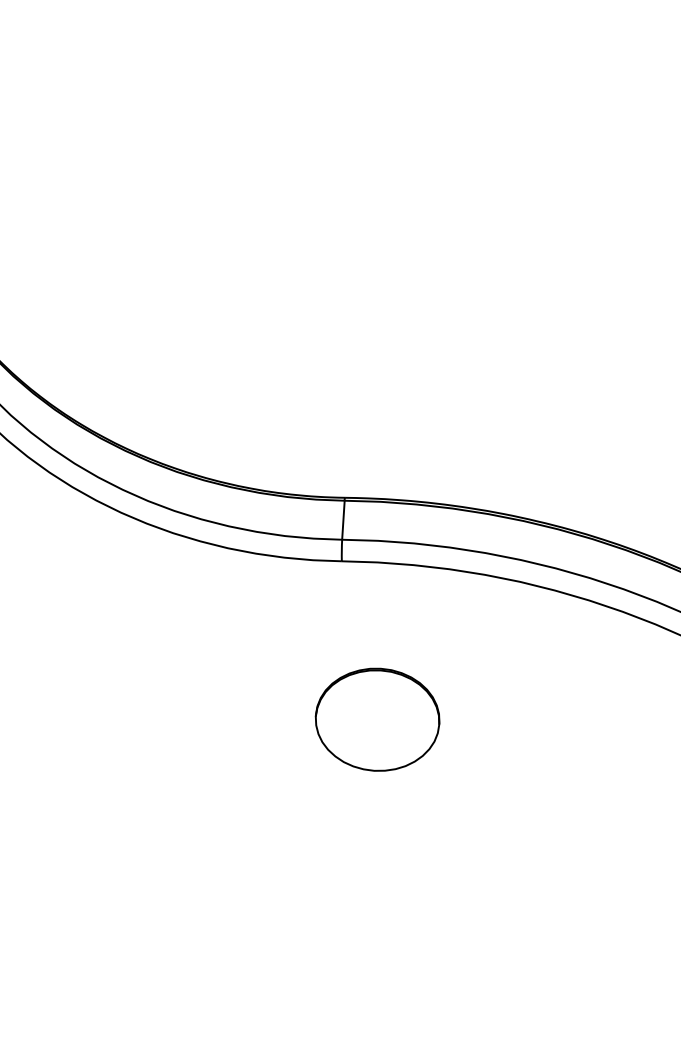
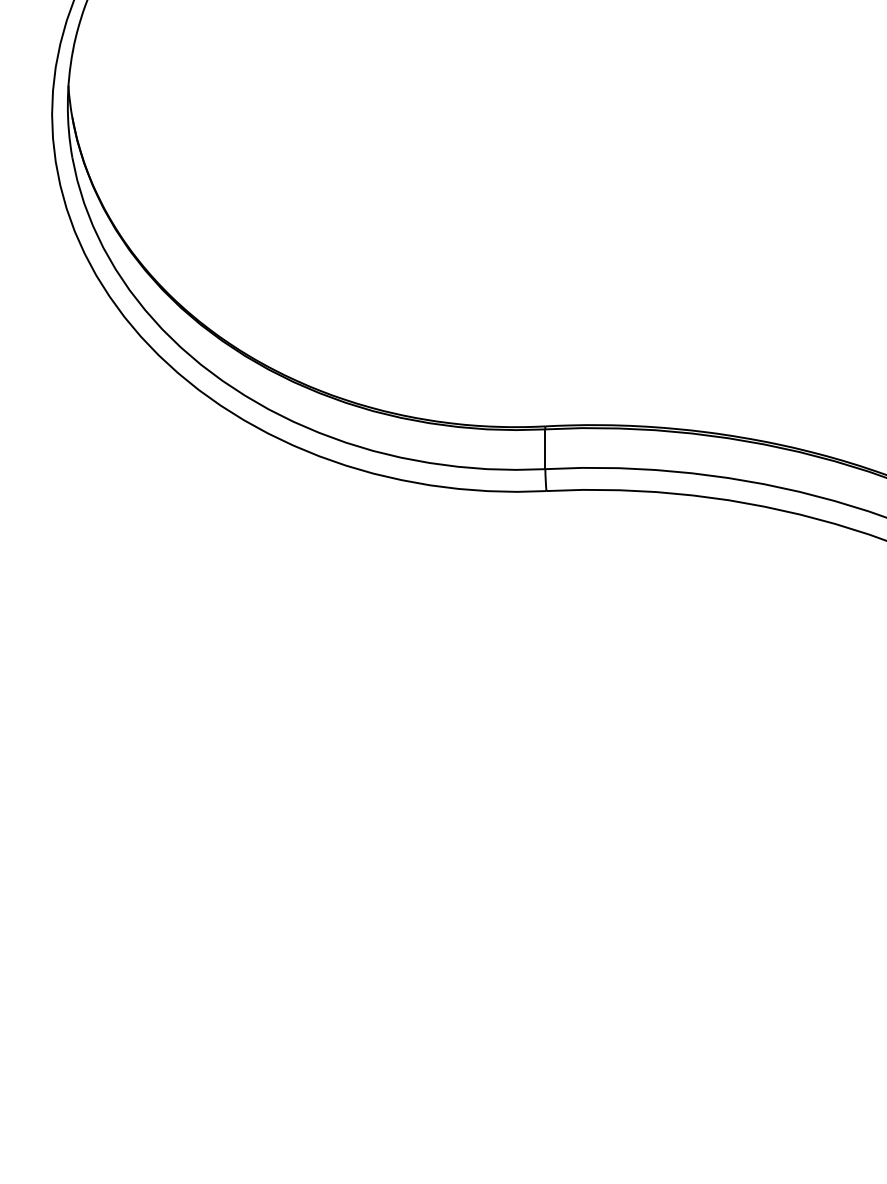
part: (376, 719) -> (592, 649), removed

